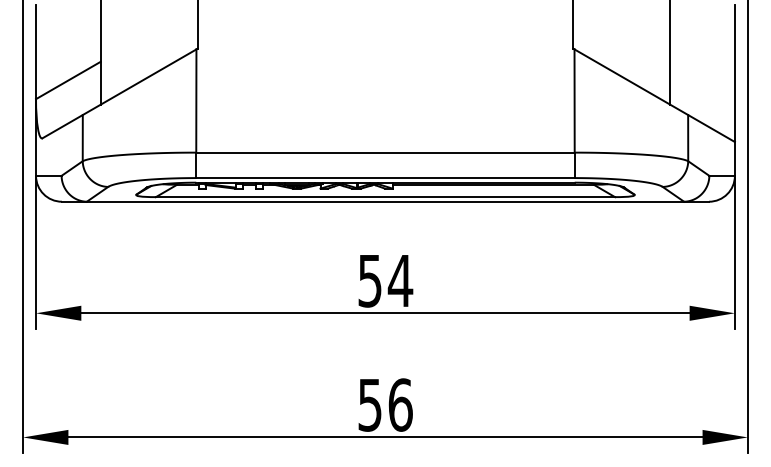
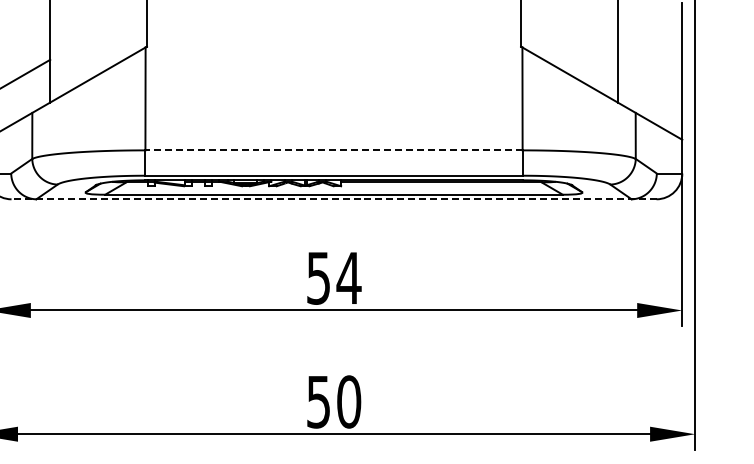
line: (384, 152) -> (333, 150), solid -> dashed
line: (385, 201) -> (334, 199), solid -> dashed
text: (400, 404) -> (348, 401), 56 -> 50

